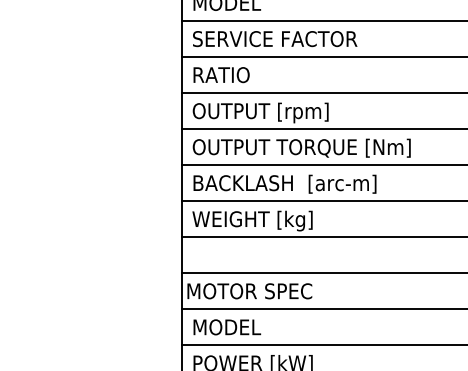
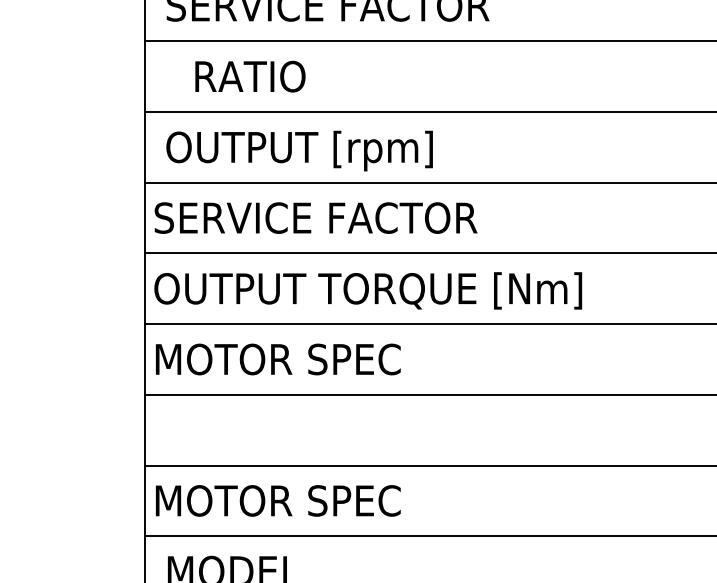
text: (221, 75) -> (250, 77), moved
text: (298, 147) -> (373, 218), OUTPUT TORQUE [Nm] -> SERVICE FACTOR
text: (295, 183) -> (367, 289), BACKLASH  [arc-m] -> OUTPUT TORQUE [Nm]
text: (249, 220) -> (277, 361), WEIGHT [kg] -> MOTOR SPEC

